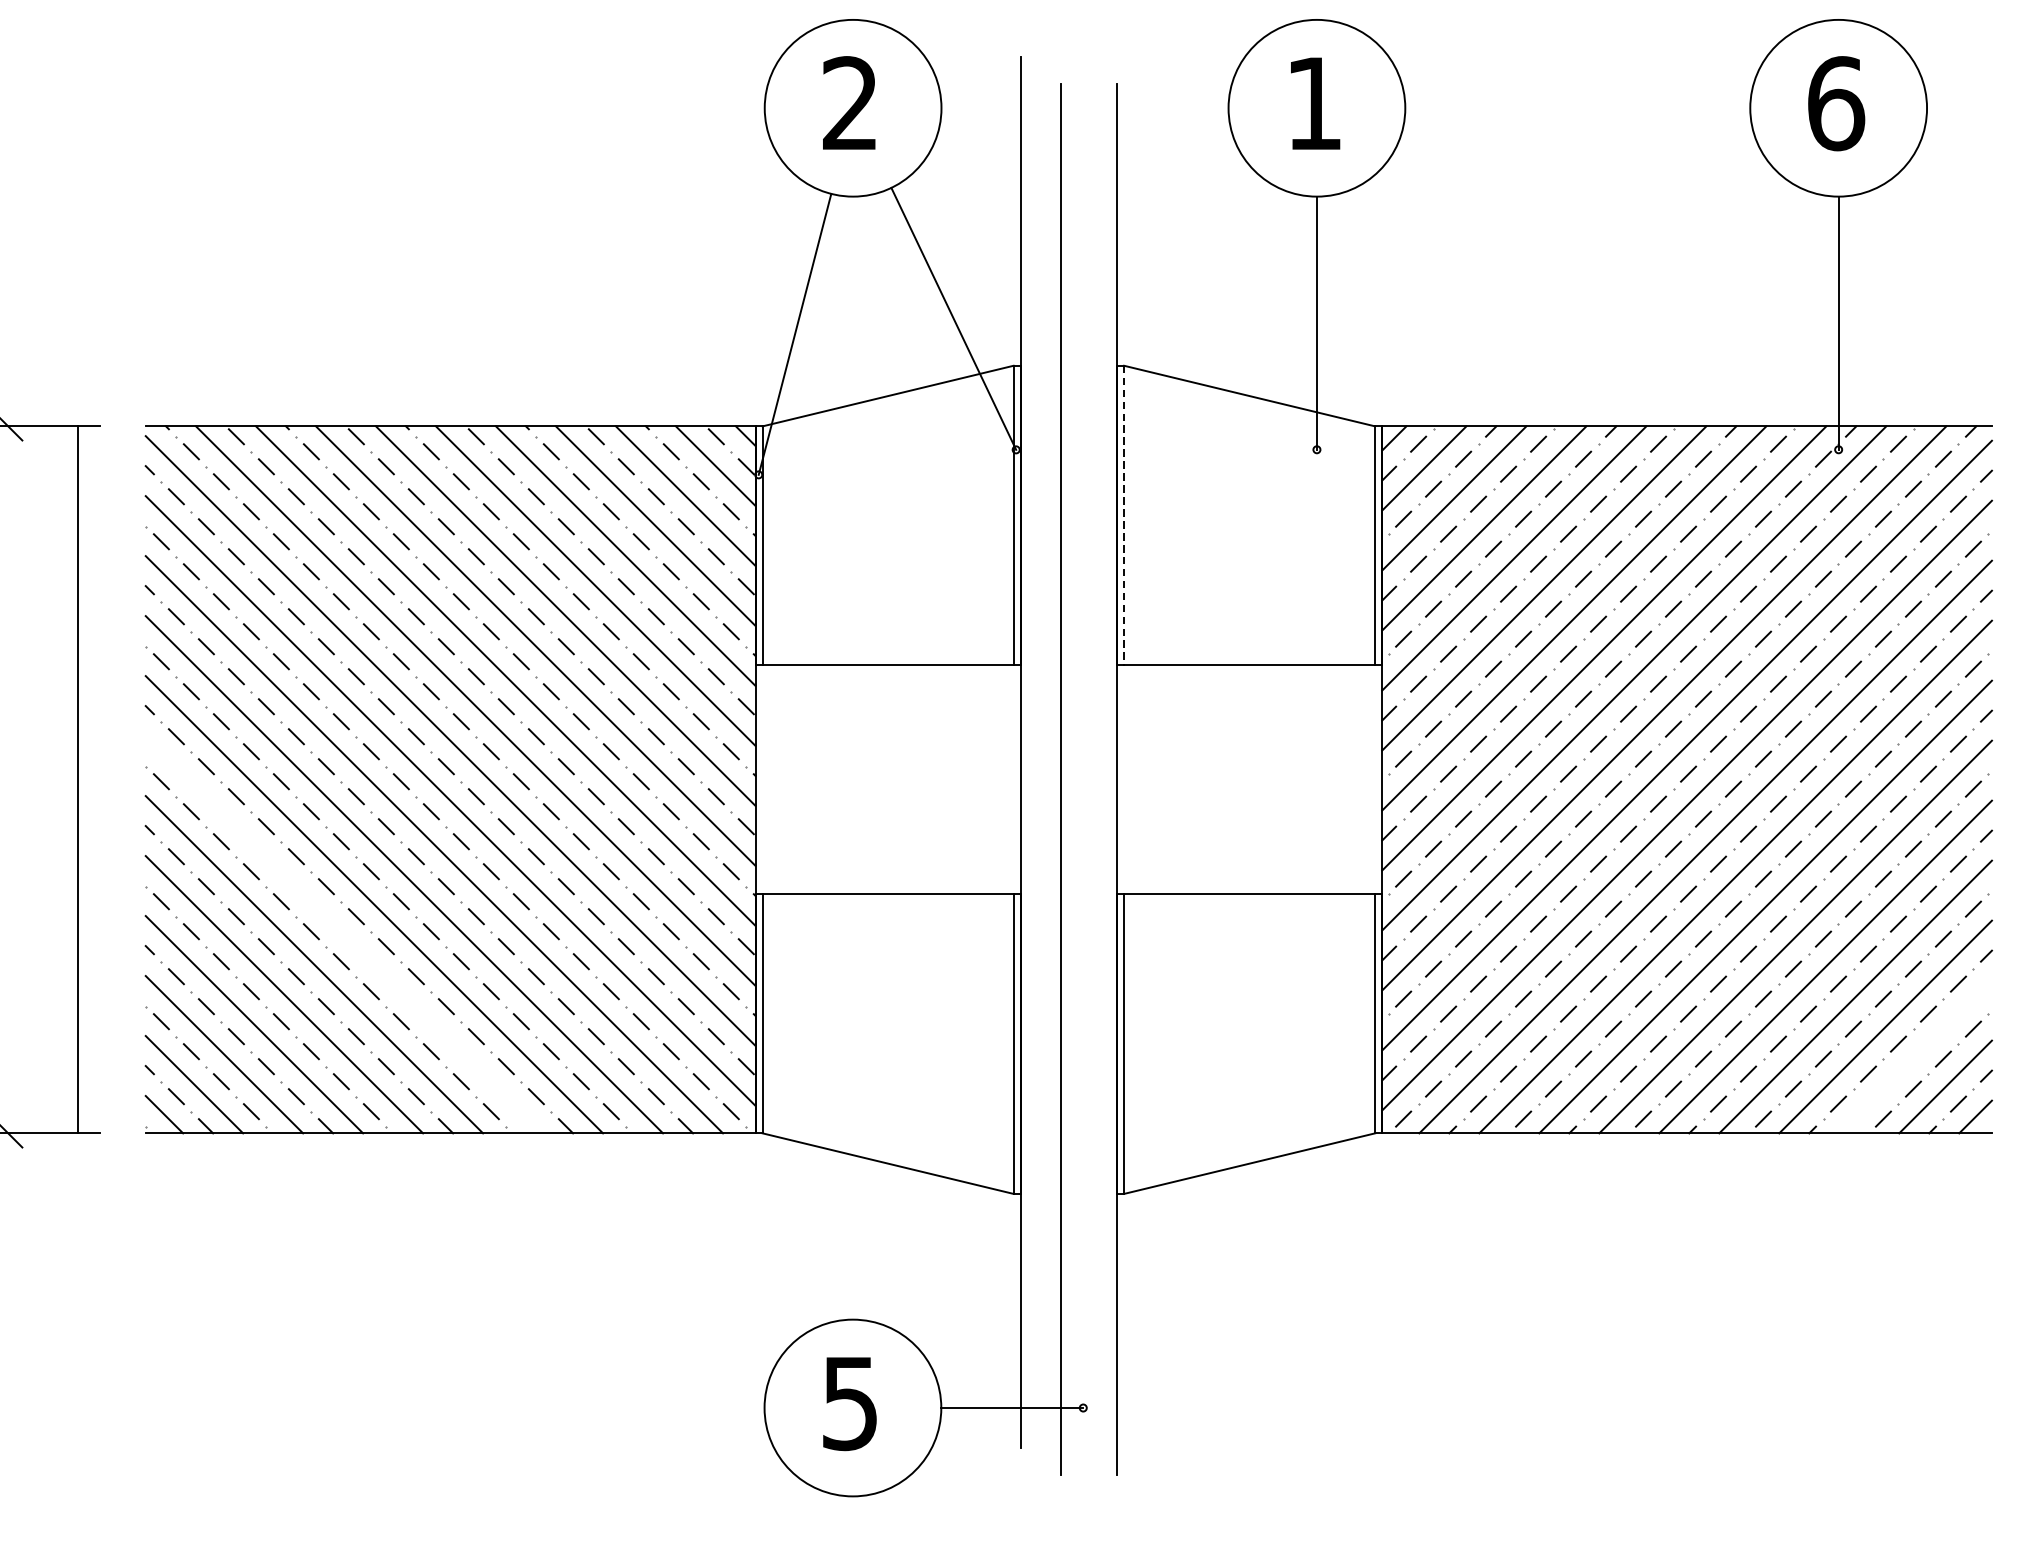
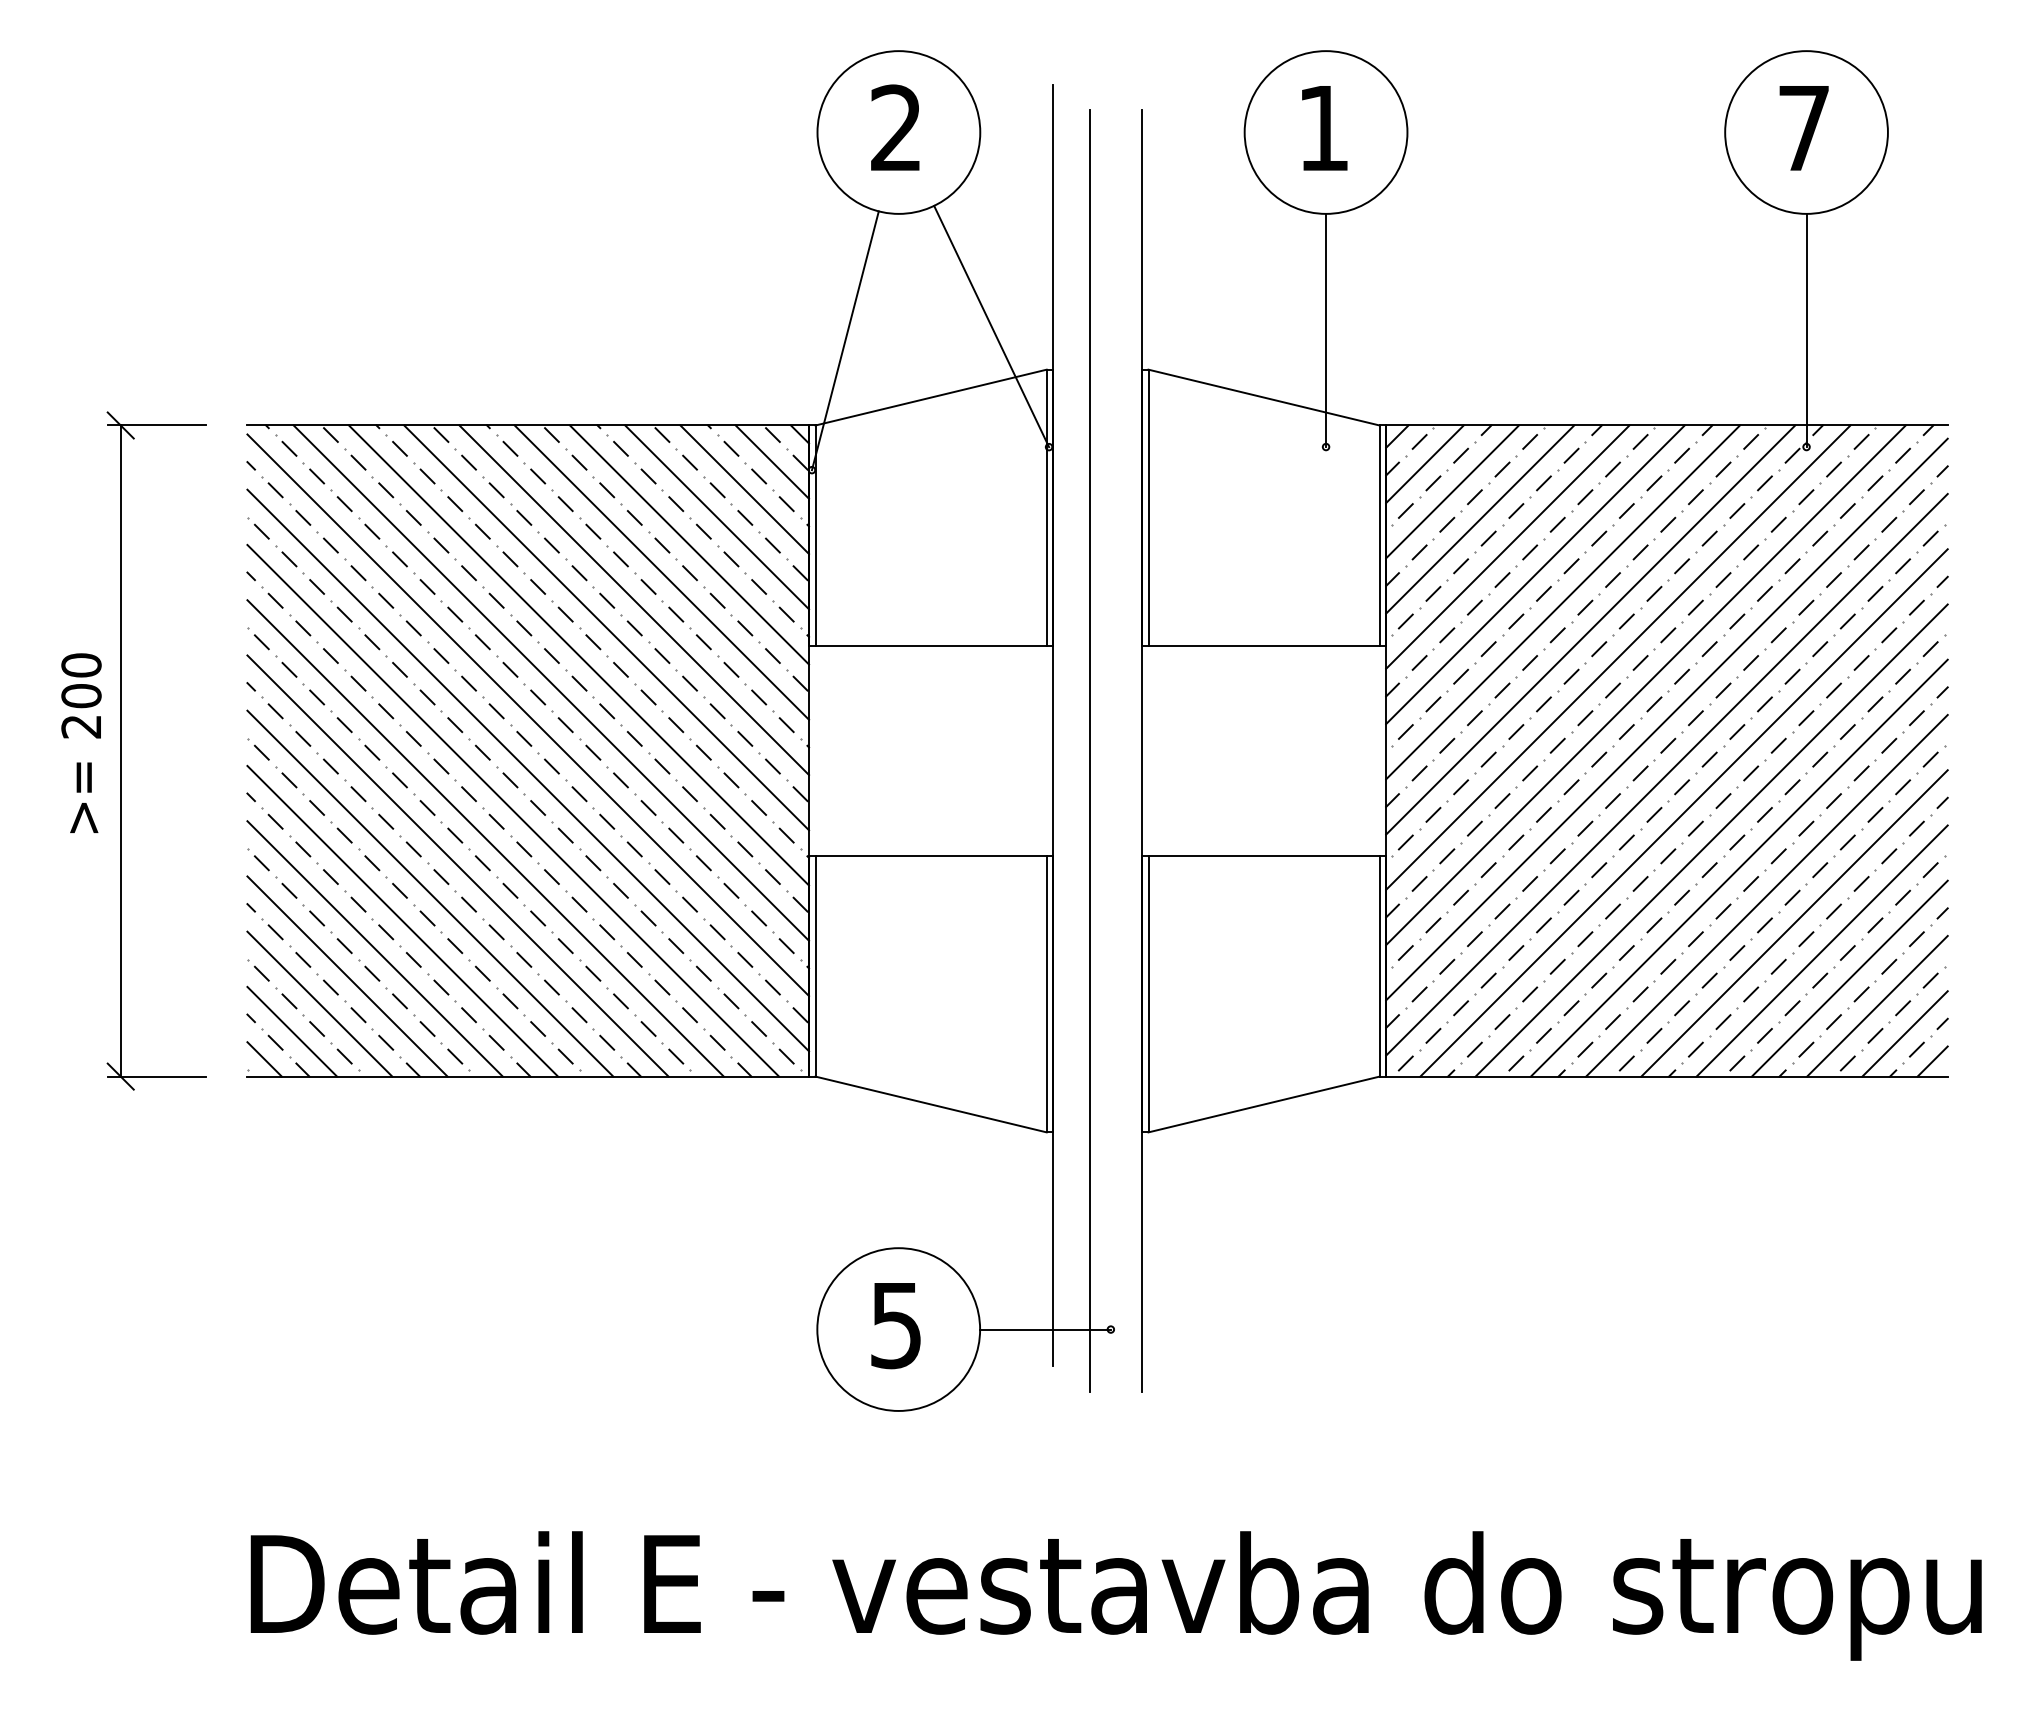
text: (1836, 103) -> (1804, 128), 6 -> 7
line: (1124, 515) -> (1148, 507), dashed -> solid
line: (77, 779) -> (120, 750), moved
line: (344, 934) -> (430, 893), added
line: (1915, 1056) -> (1877, 1005), added

